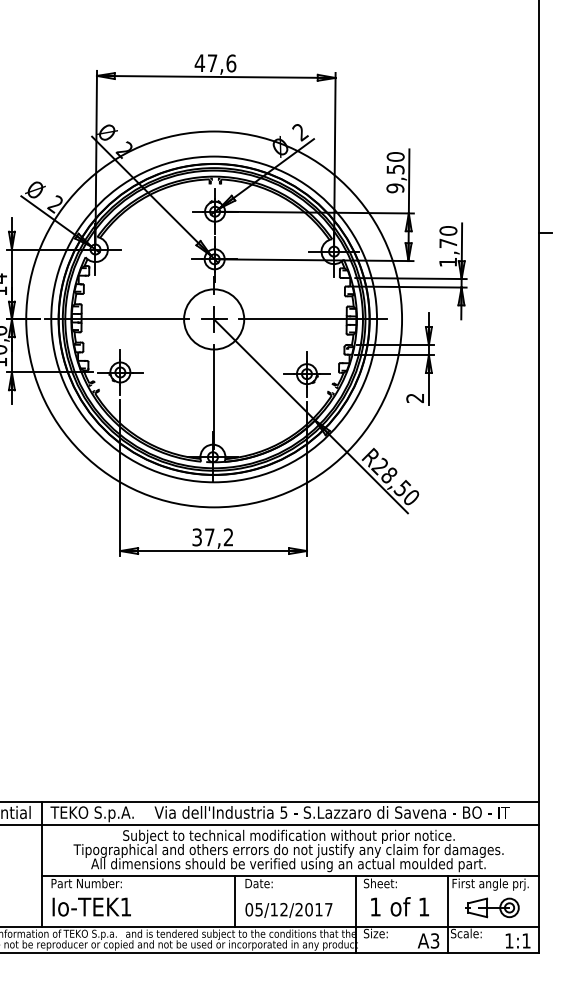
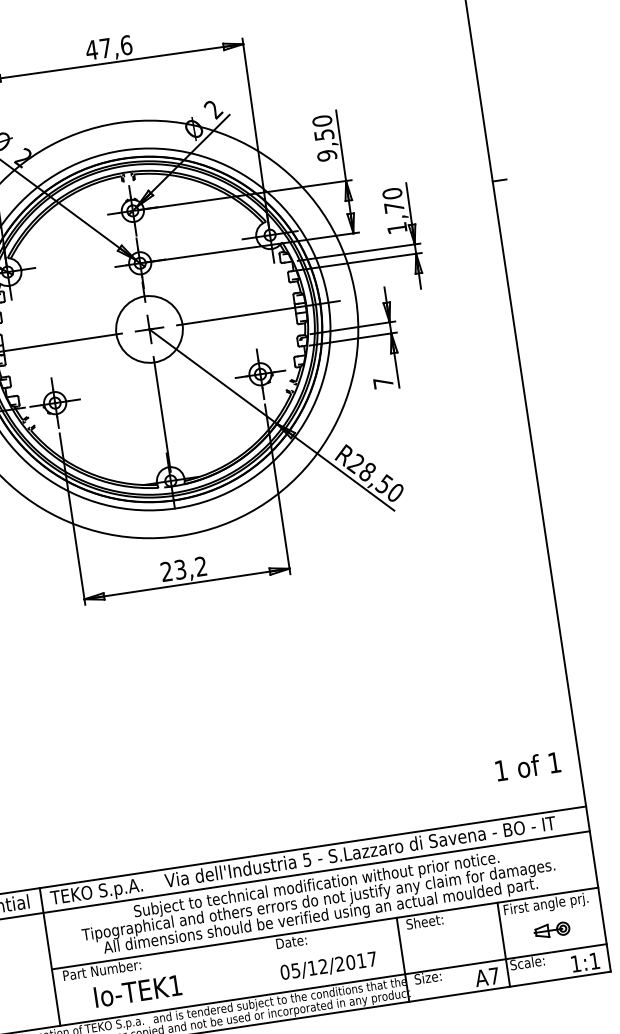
text: (414, 398) -> (382, 383), 2 -> 7
text: (203, 537) -> (173, 570), 37,2 -> 23,2
line: (234, 901) -> (267, 965), removed
text: (91, 906) -> (137, 990), moved
text: (399, 906) -> (527, 766), moved
part: (492, 907) -> (551, 929), size x0.6
text: (434, 940) -> (493, 975), A3 -> A7

